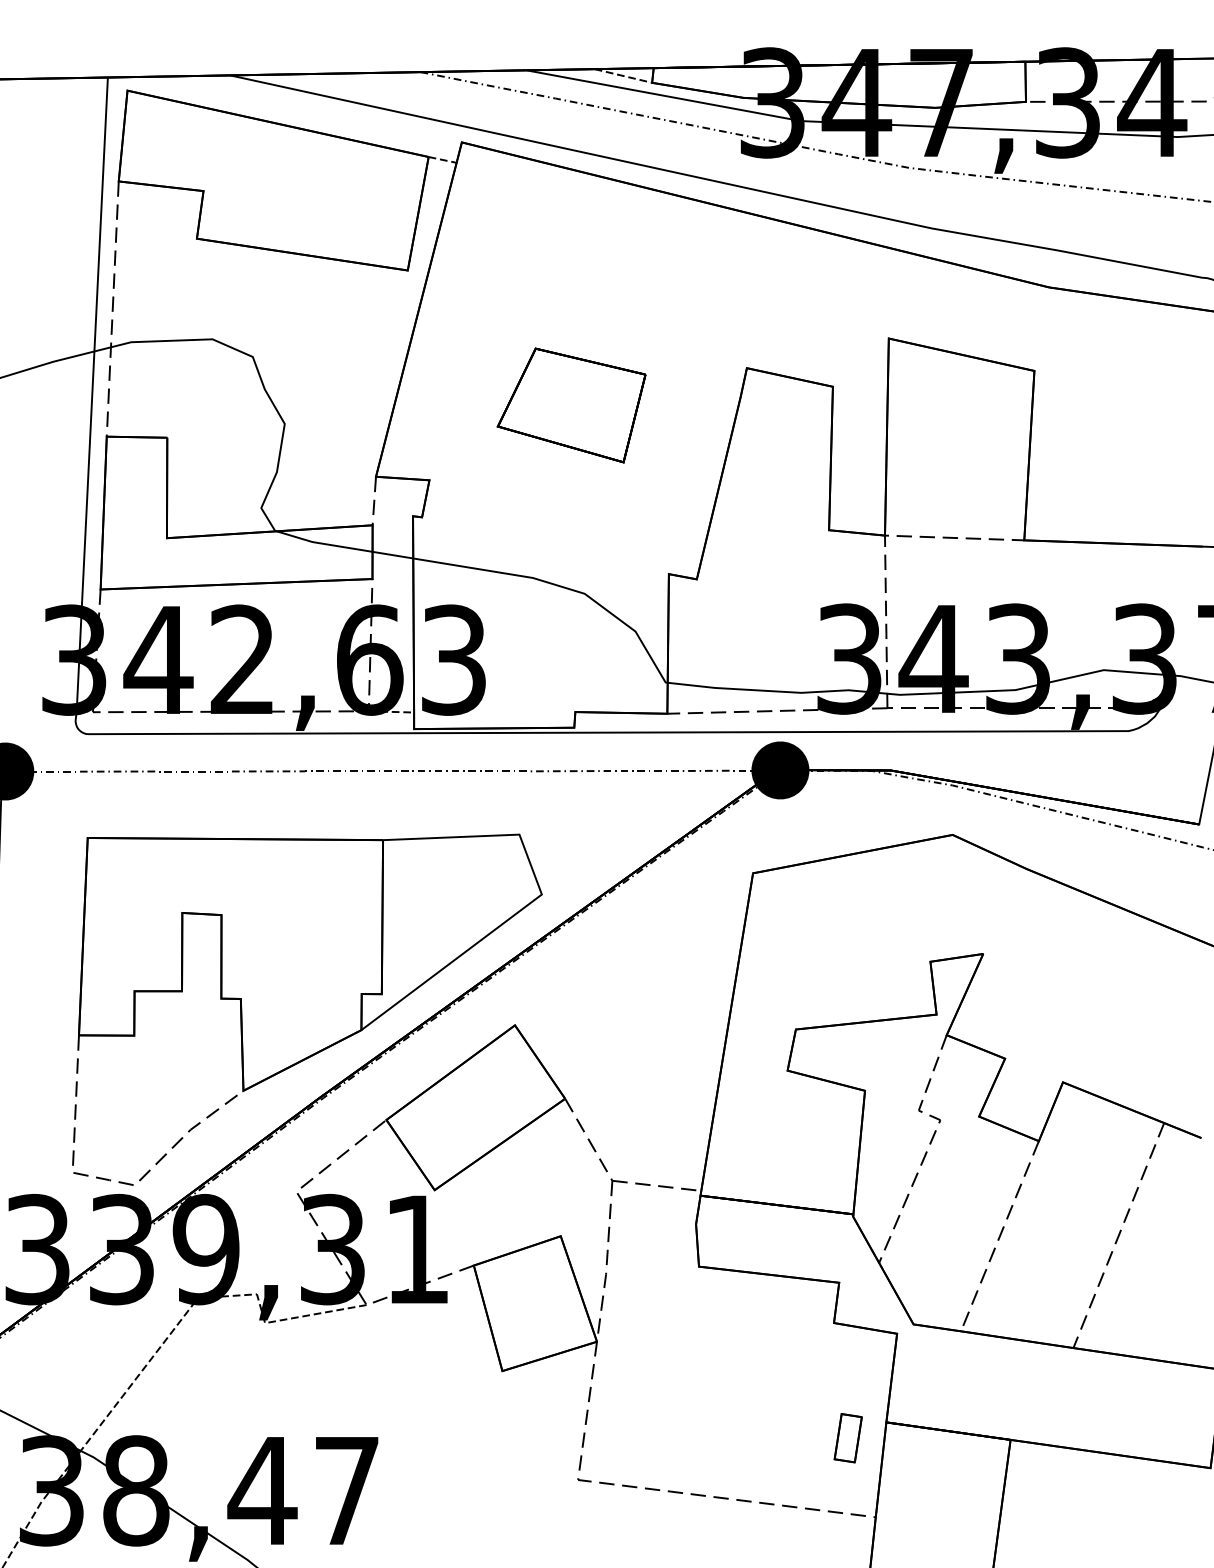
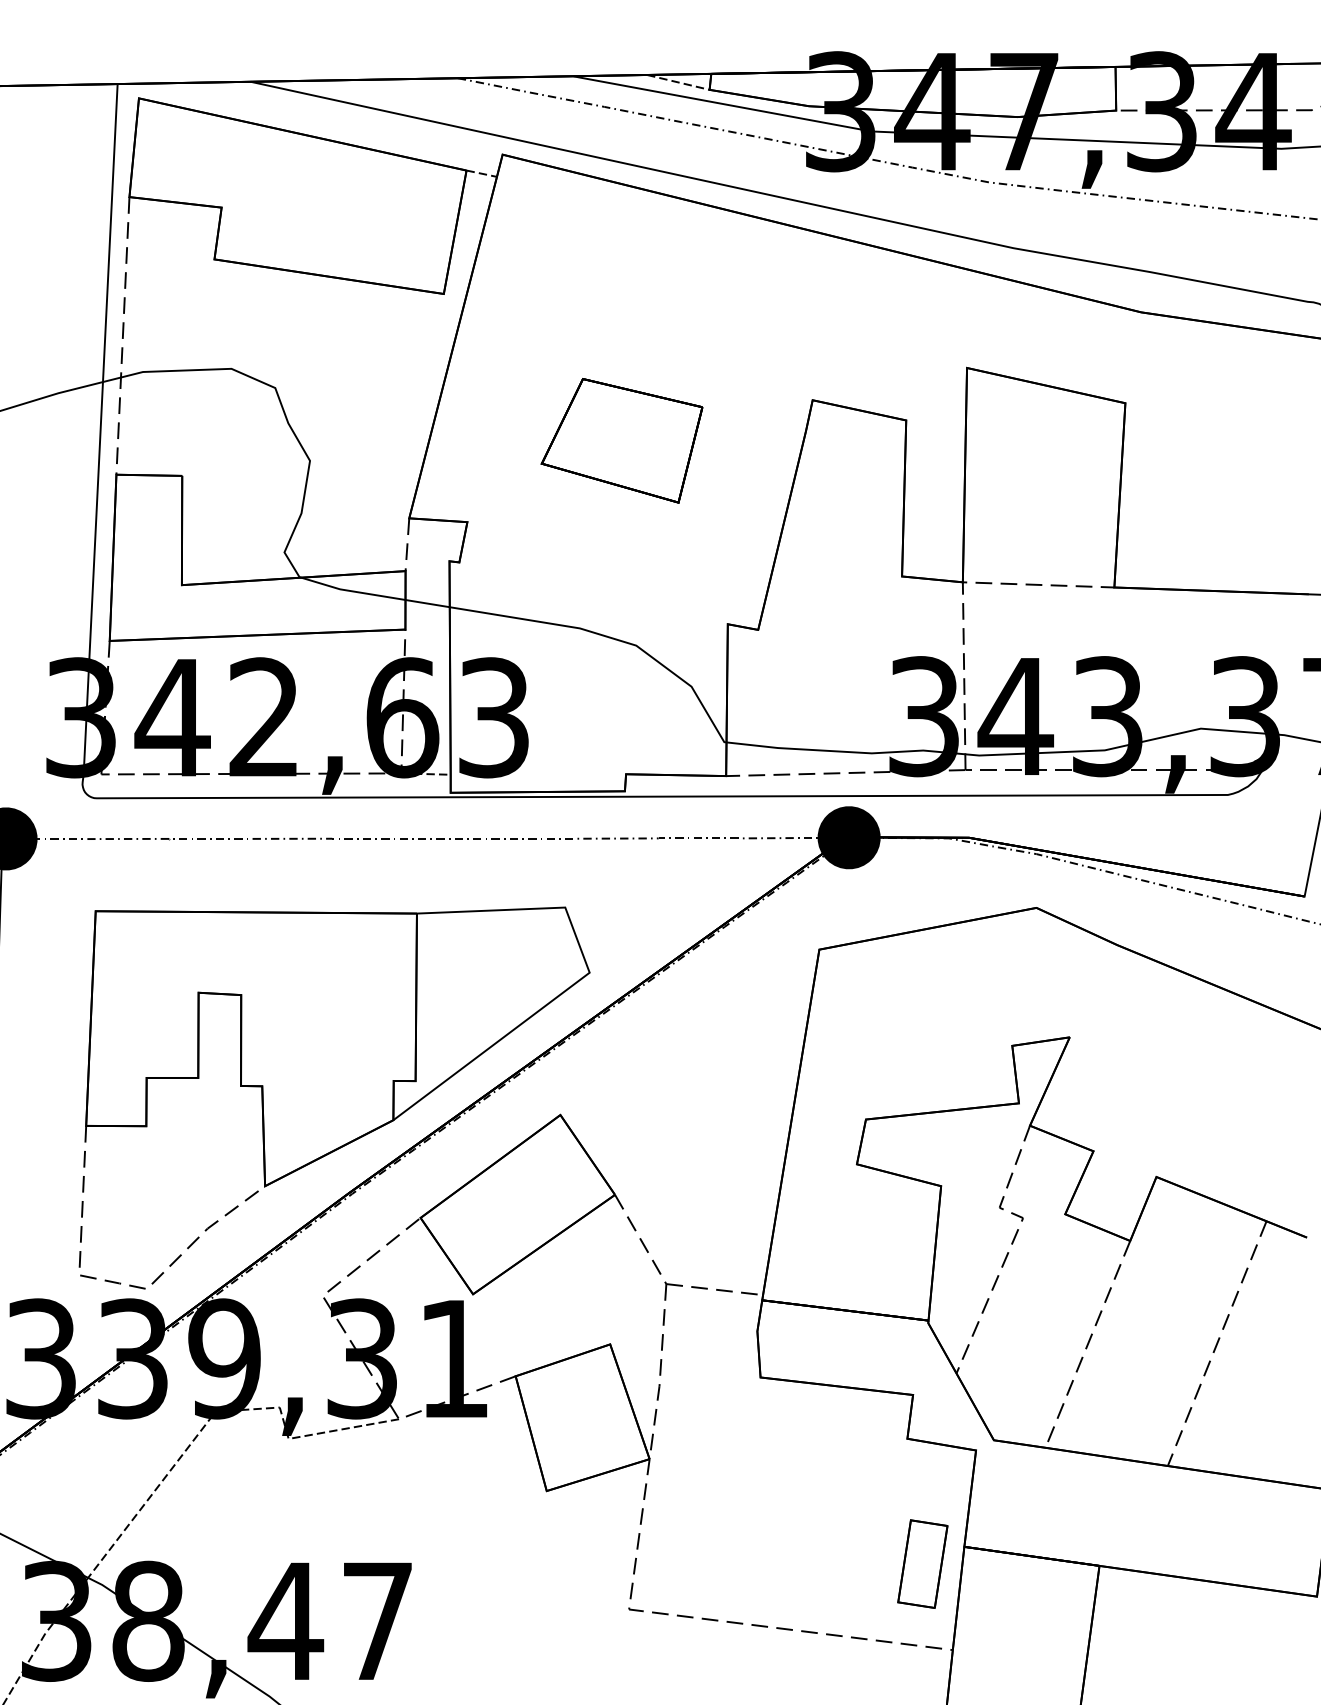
part: (847, 1437) -> (922, 1563), size x1.67

